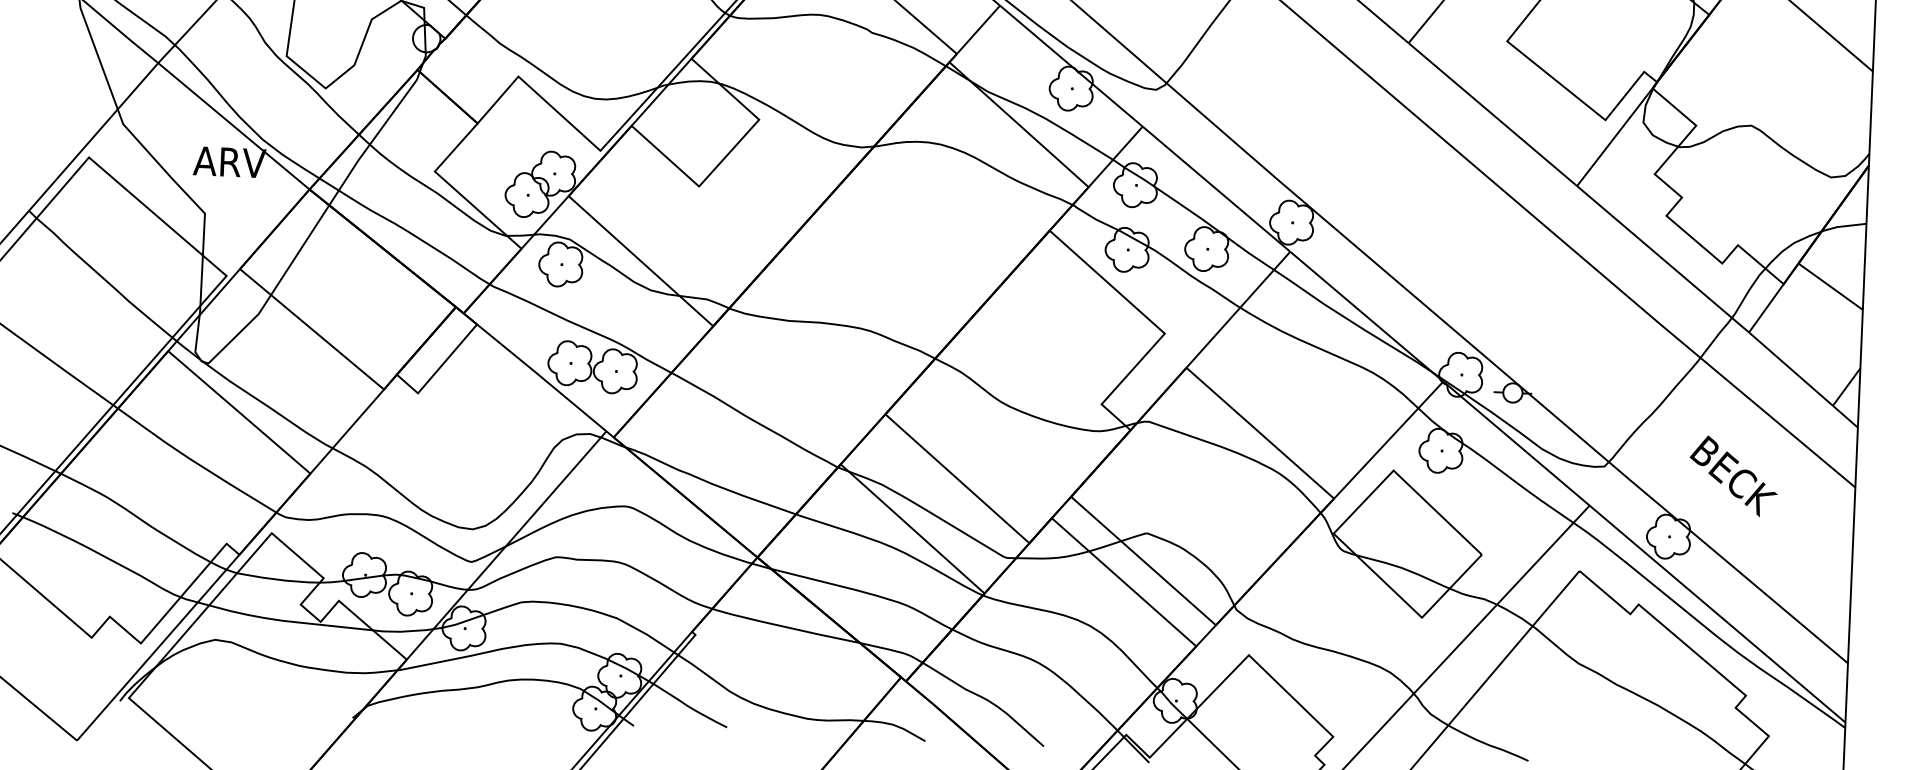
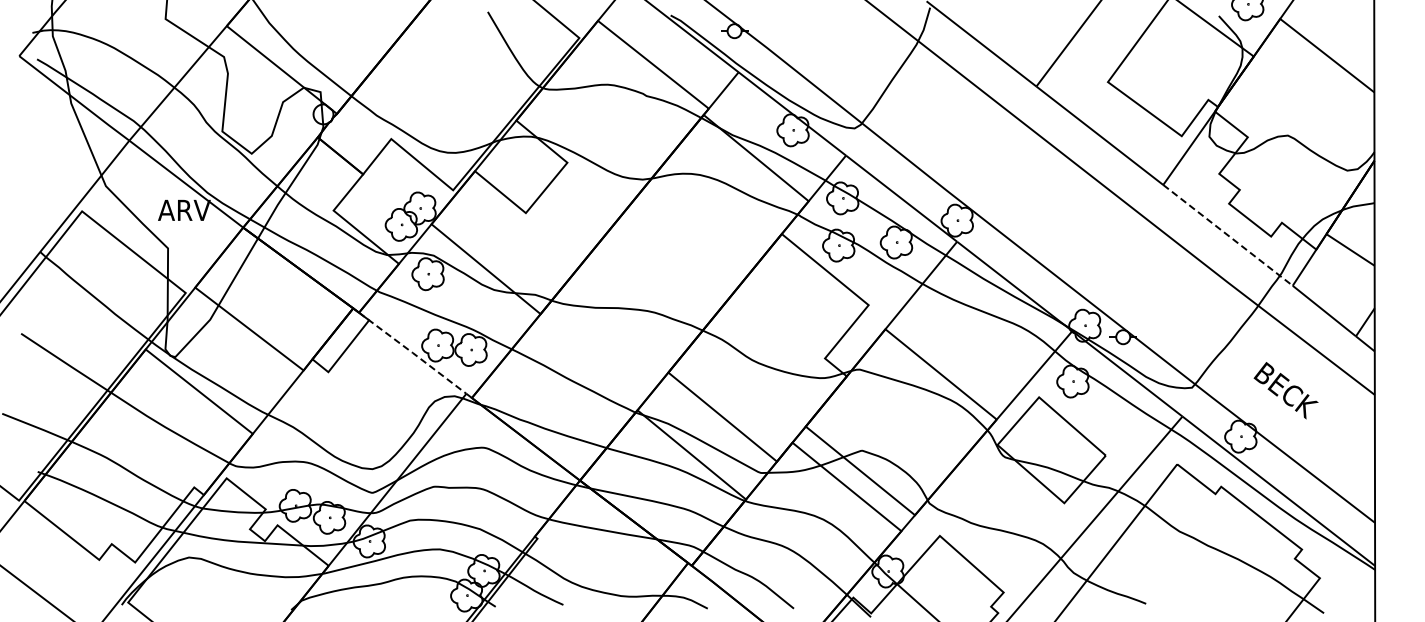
line: (1663, 259) -> (1228, 235), solid -> dashed
line: (534, 371) -> (412, 352), solid -> dashed

